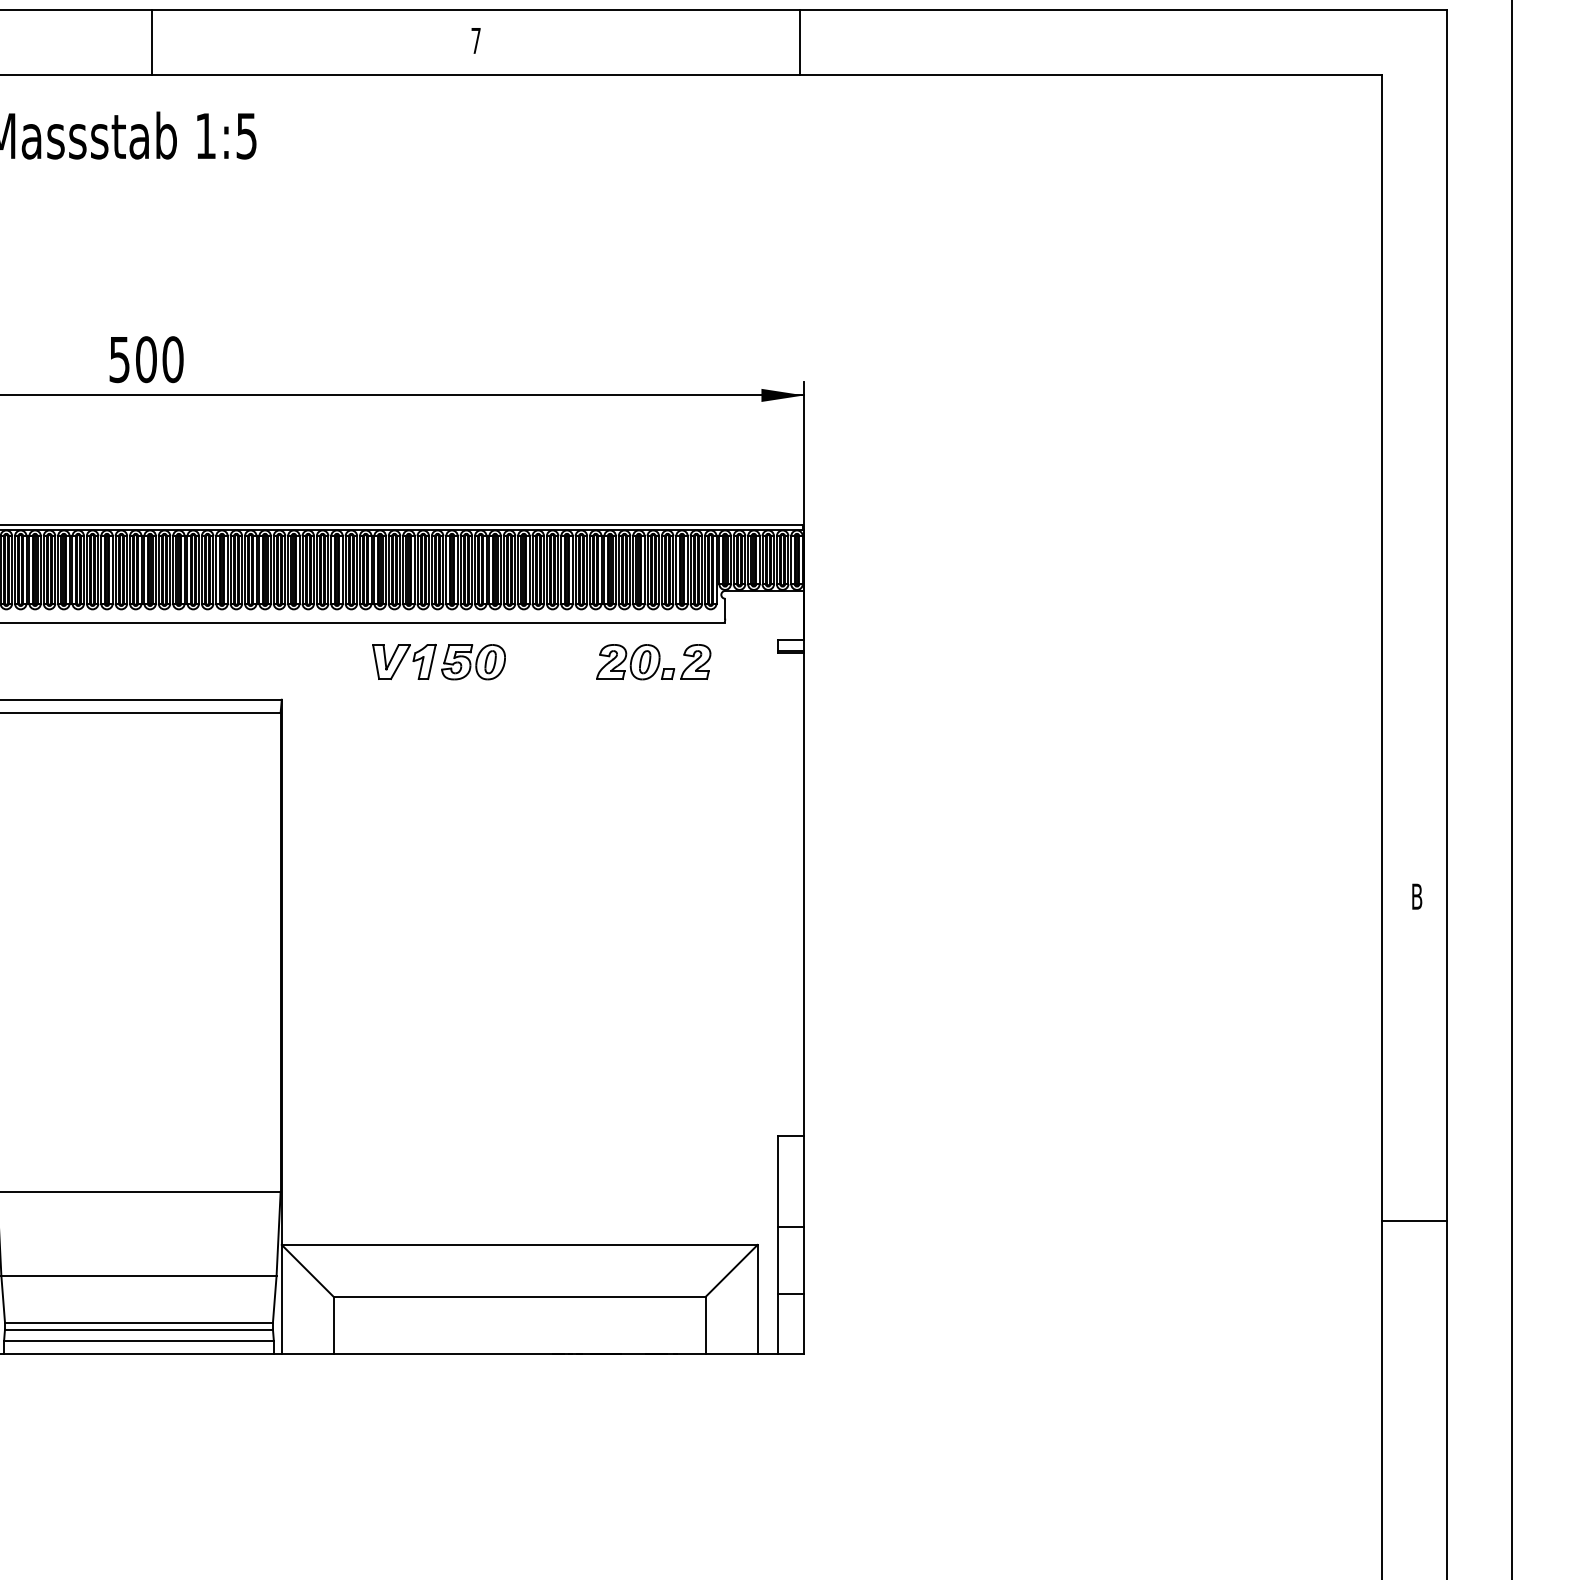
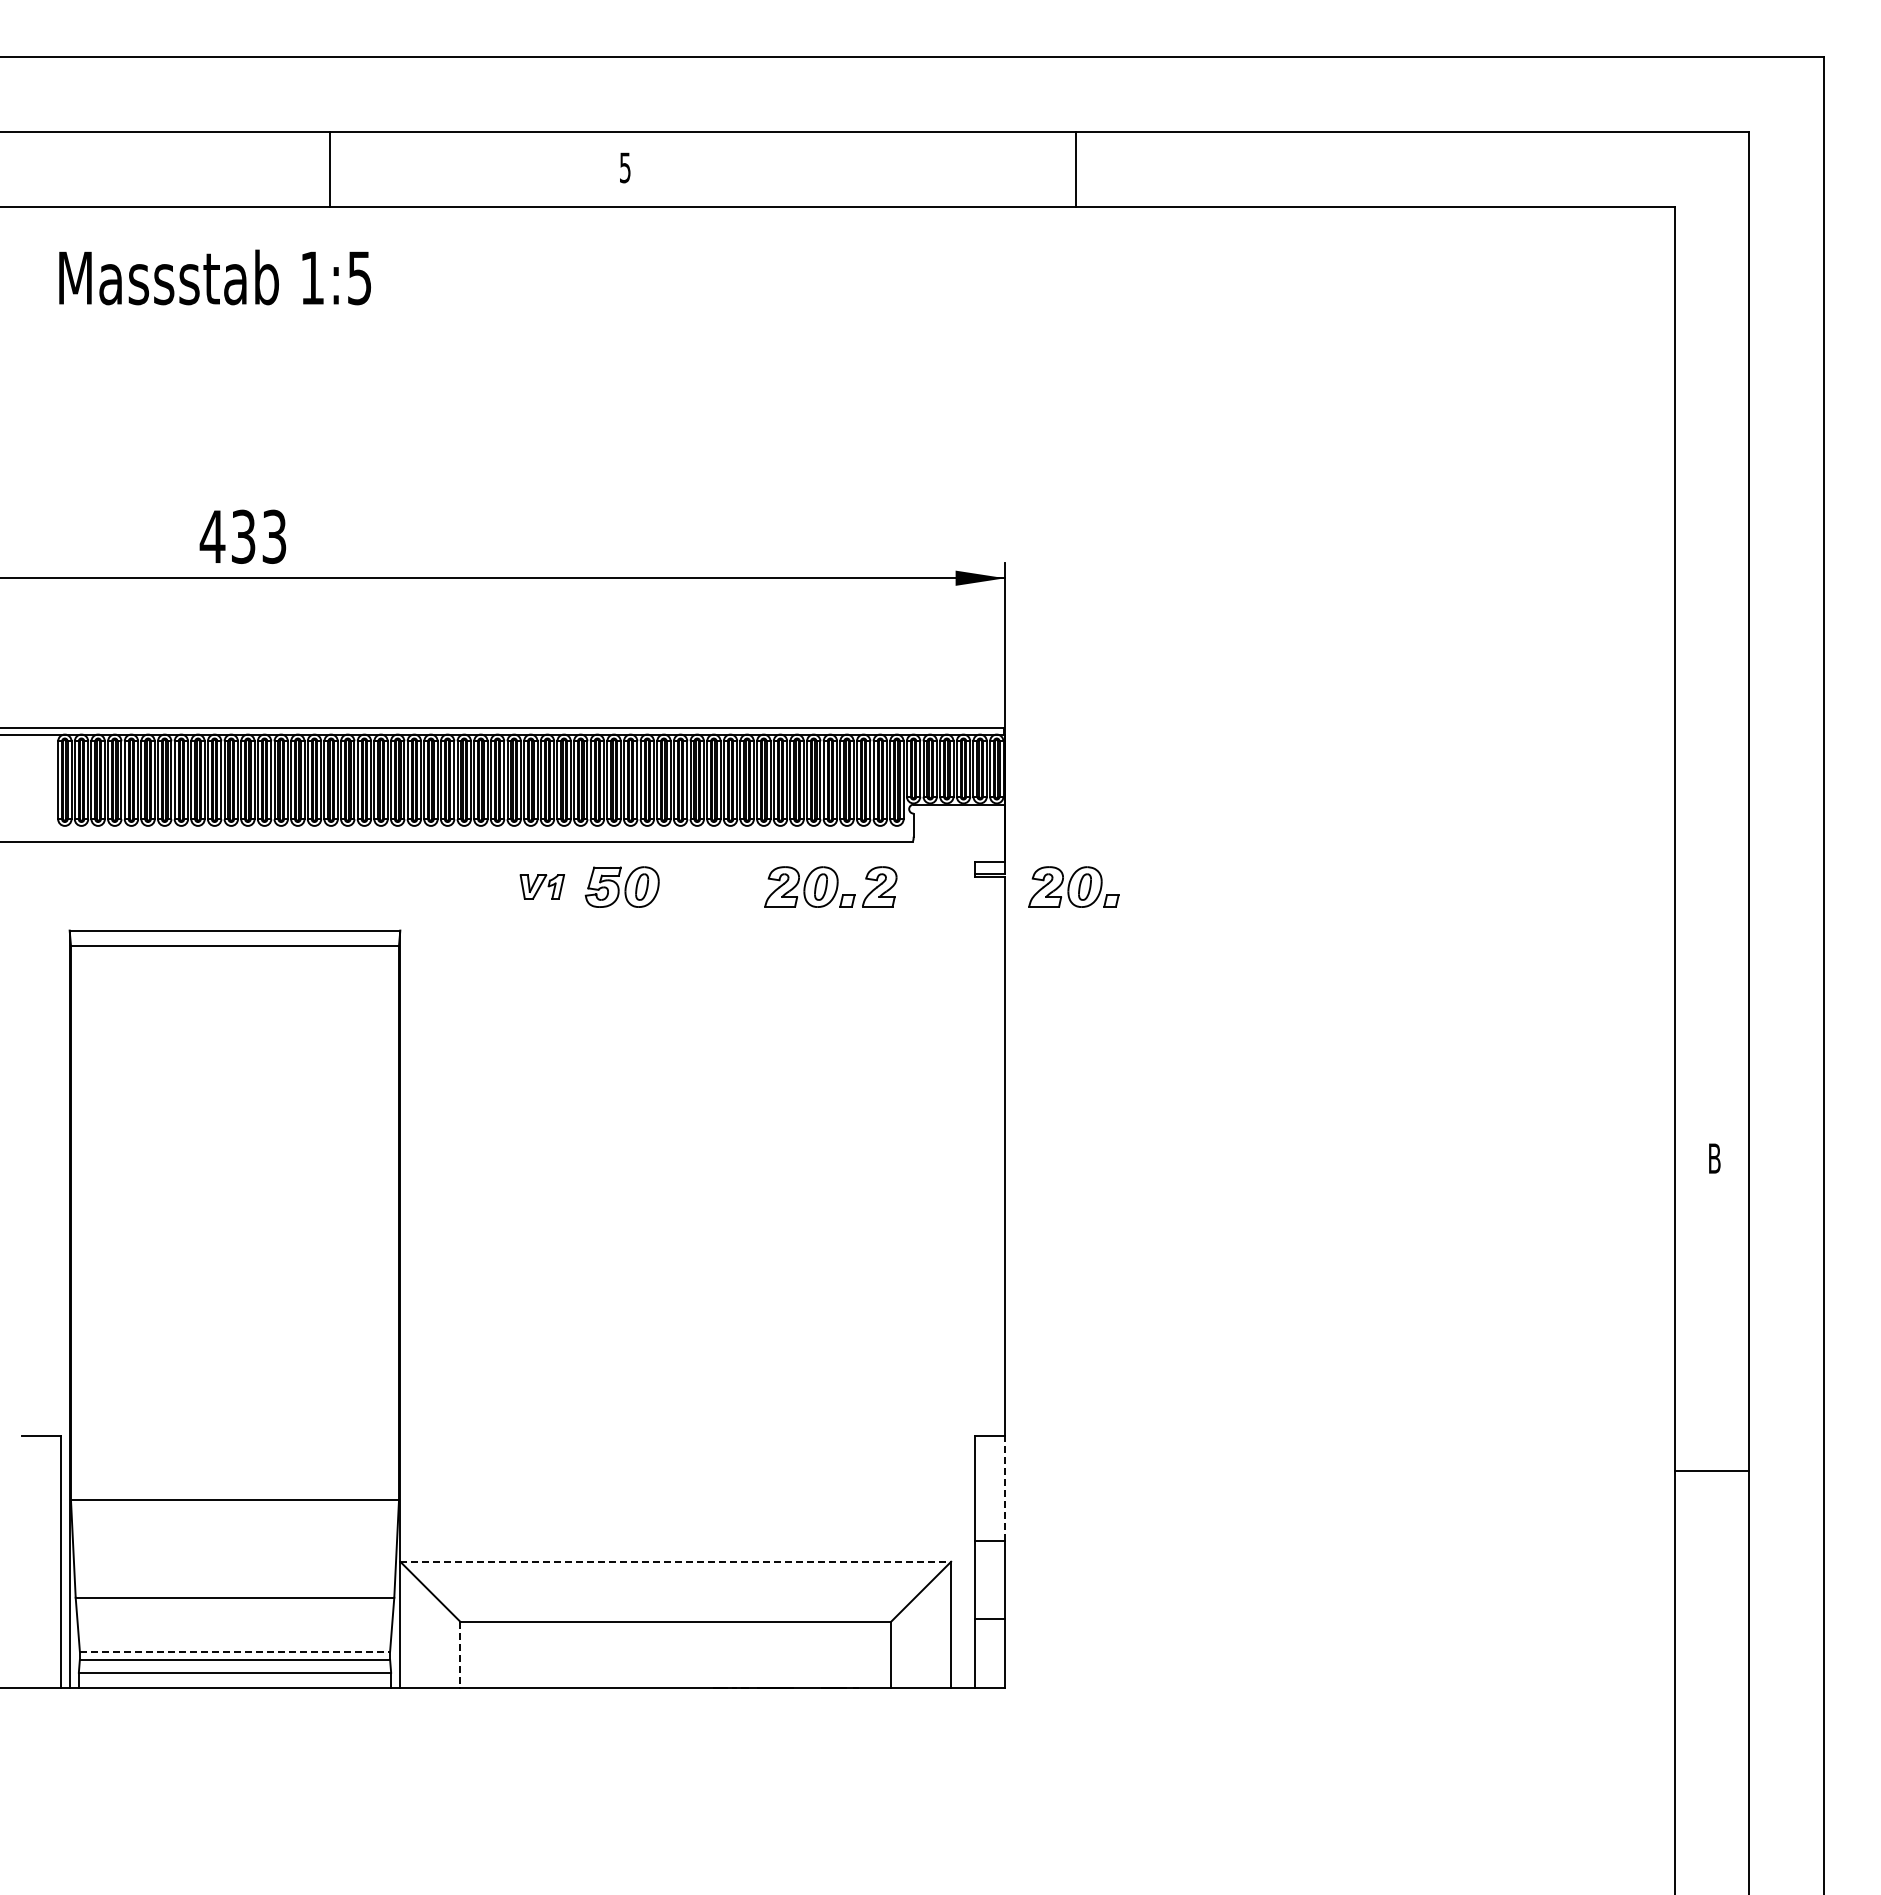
line: (152, 41) -> (330, 168), moved
text: (476, 41) -> (625, 168), 7 -> 5
line: (799, 41) -> (1075, 168), moved
text: (145, 359) -> (242, 536), 500 -> 433
part: (404, 661) -> (542, 886), size x0.6
part: (863, 661) -> (1073, 886), added
line: (804, 1180) -> (1005, 1487), solid -> dashed
line: (1414, 1220) -> (1711, 1470), moved
line: (520, 1244) -> (676, 1561), solid -> dashed
line: (139, 1322) -> (235, 1651), solid -> dashed
line: (333, 1325) -> (460, 1654), solid -> dashed

